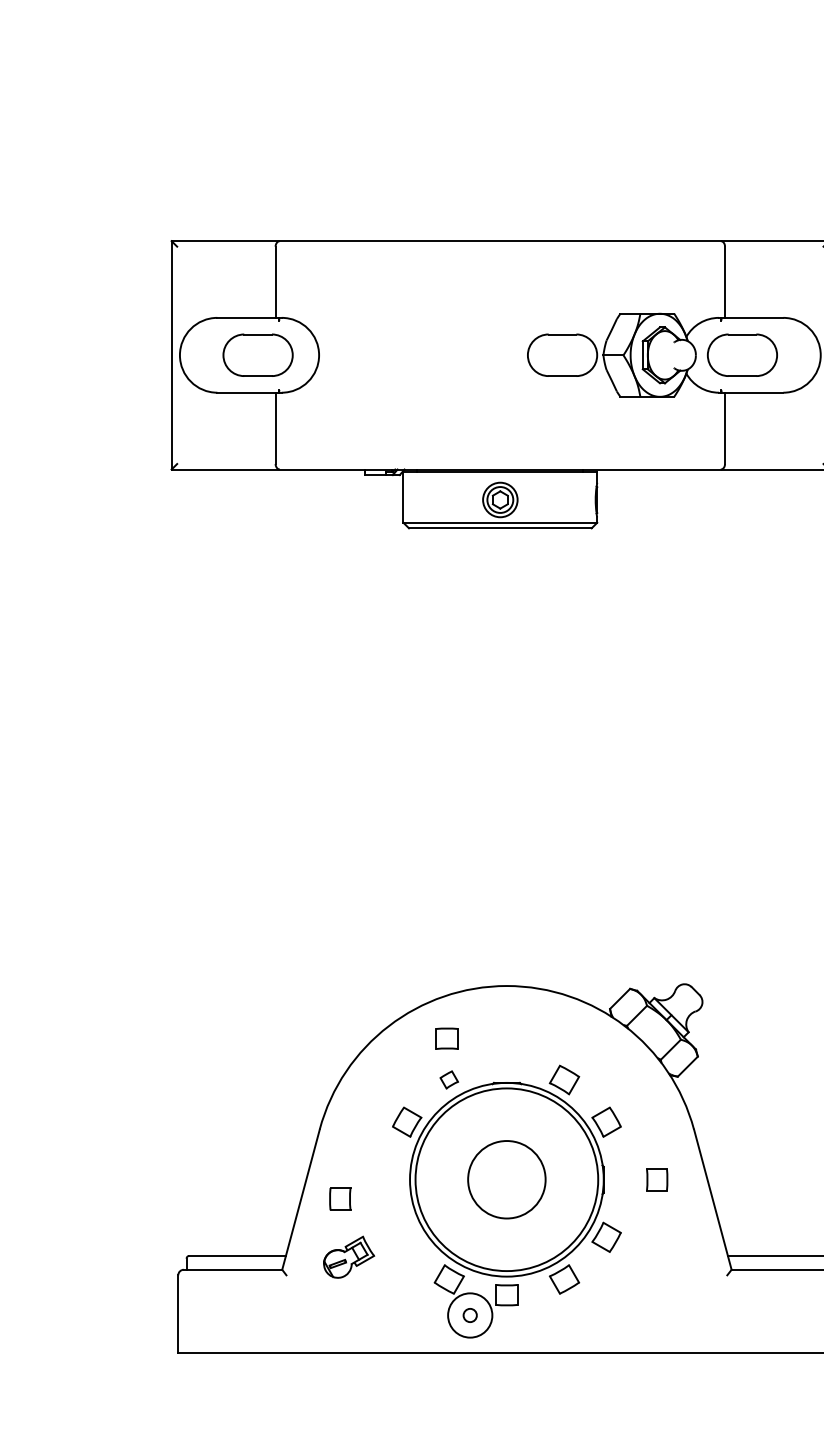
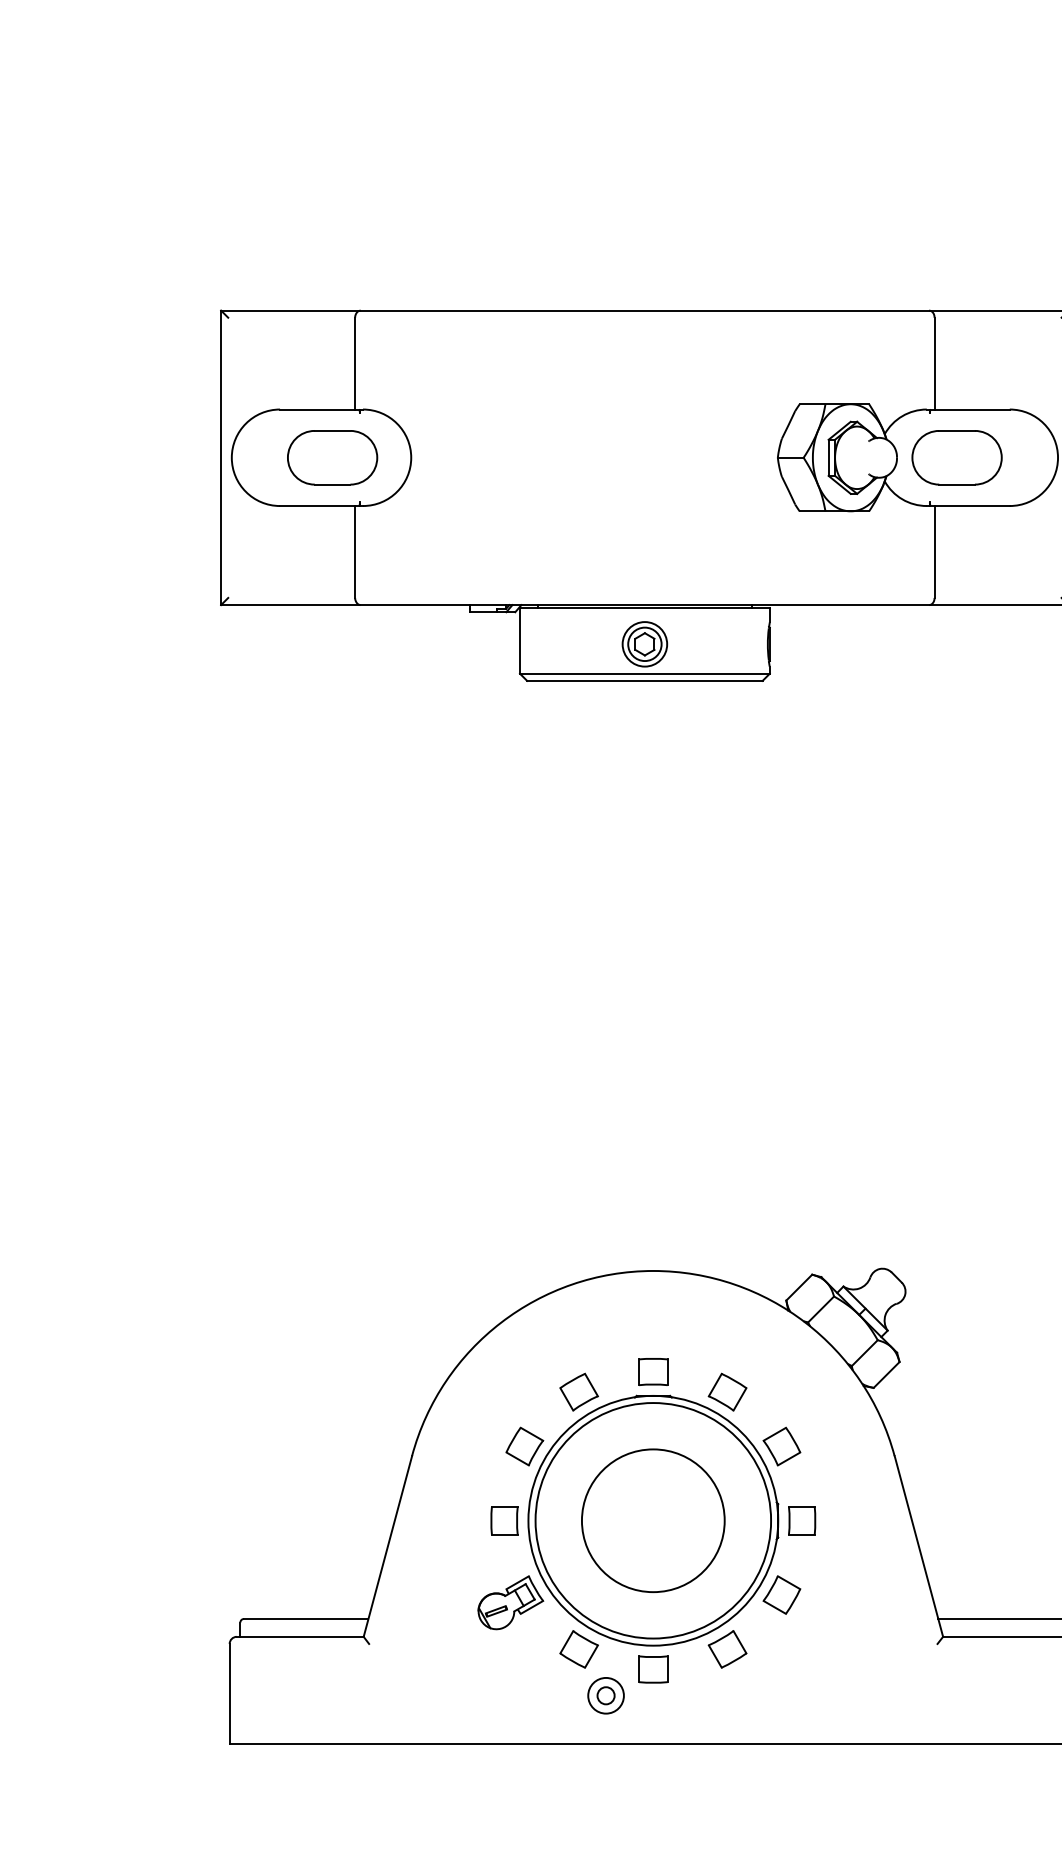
part: (562, 355) -> (724, 457), removed
part: (447, 1038) -> (653, 1371), moved
part: (448, 1079) -> (578, 1391), size x1.67
circle: (506, 1179) -> (652, 1520), size x1.43
part: (657, 1179) -> (802, 1520), moved
part: (340, 1198) -> (504, 1520), moved
part: (348, 1257) -> (510, 1602), moved
circle: (469, 1315) -> (605, 1695), size x0.62

